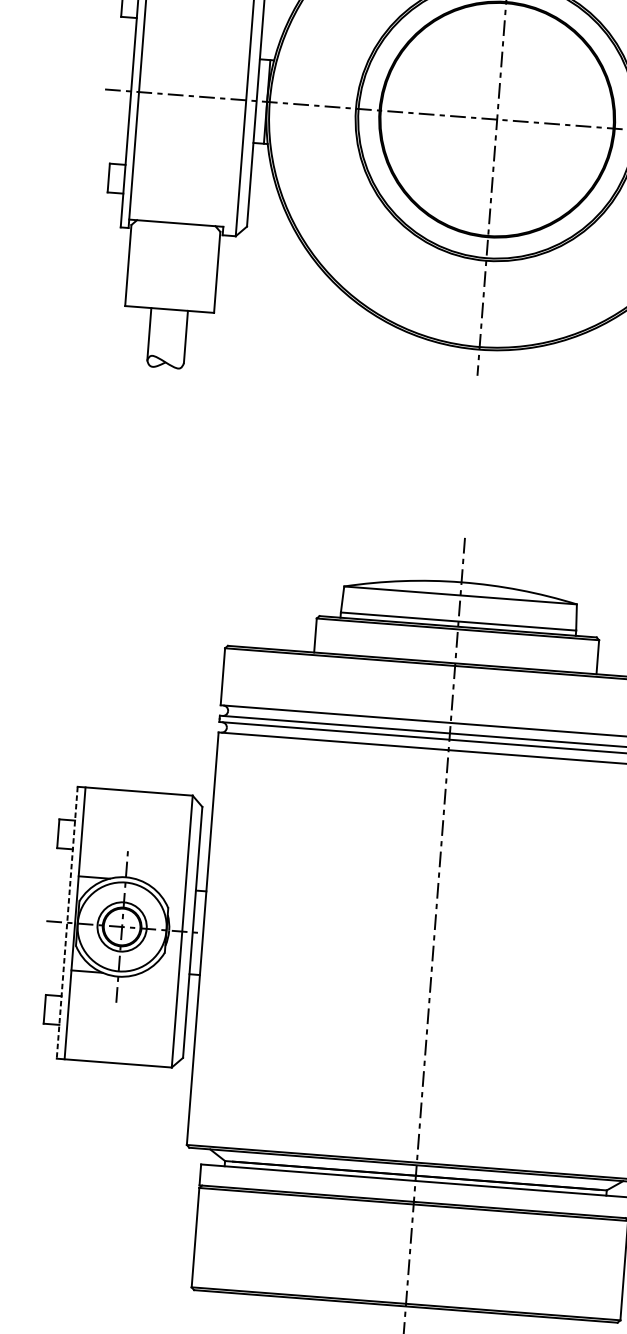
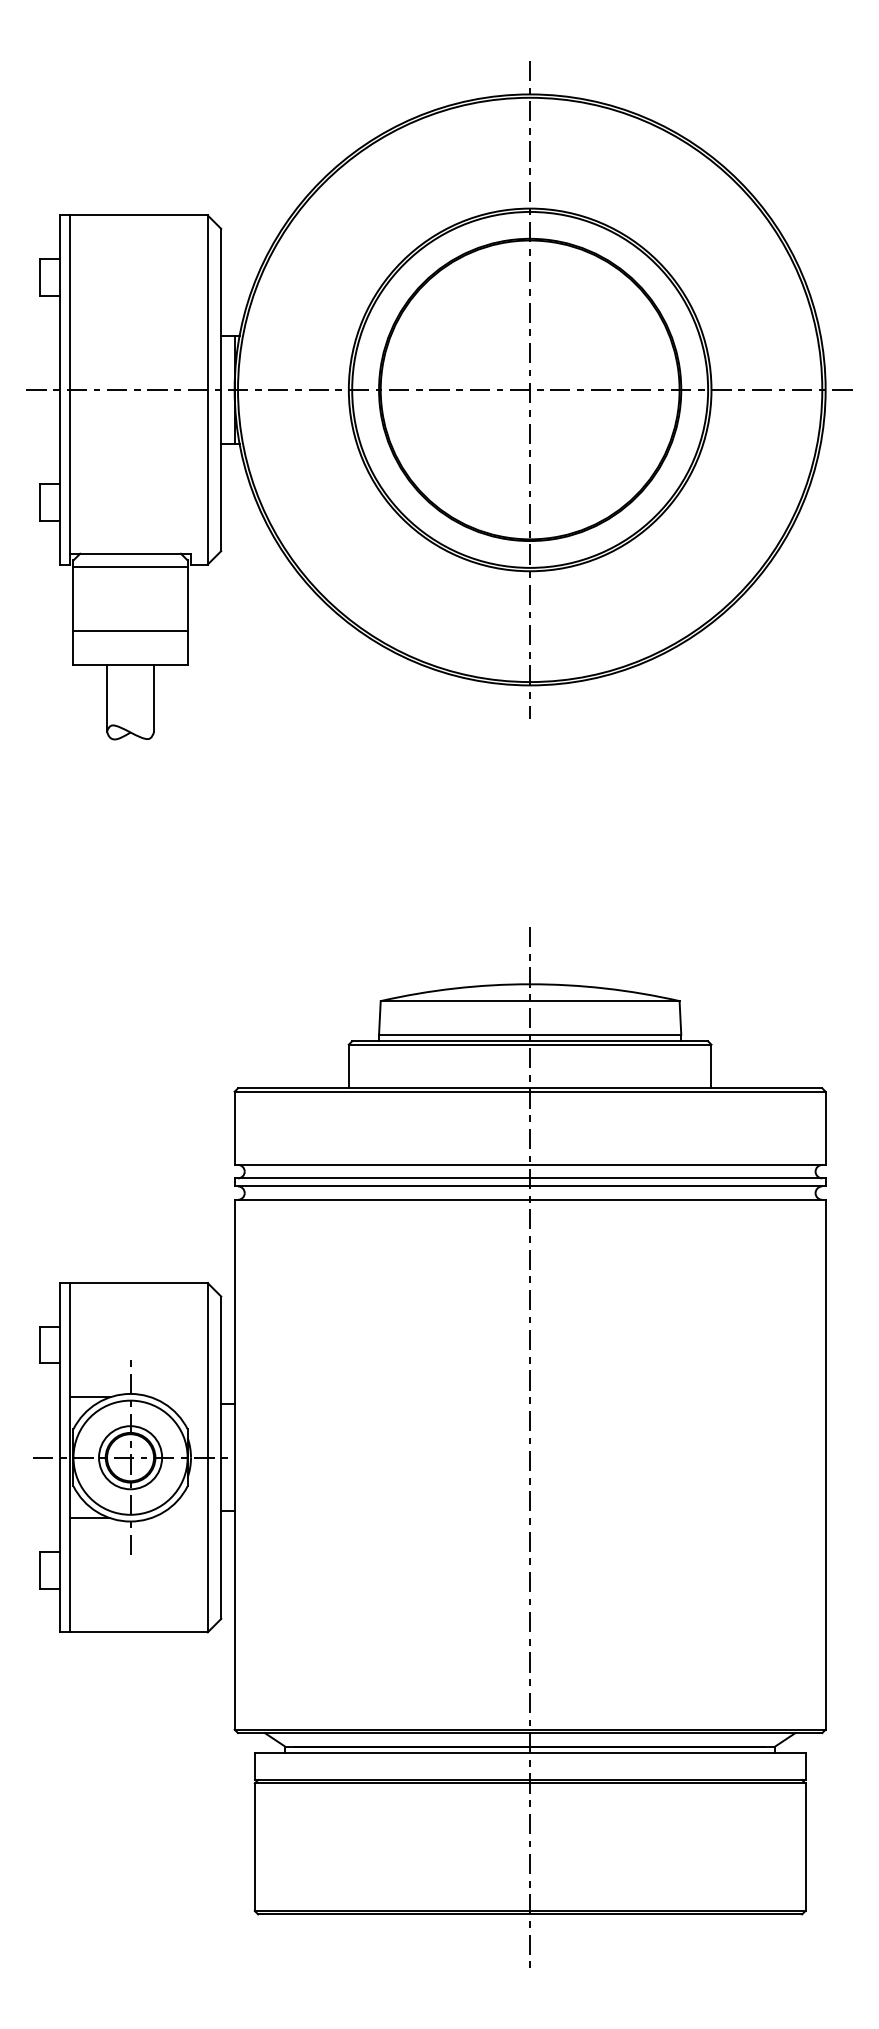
line: (175, 233) -> (130, 567), added
line: (171, 282) -> (130, 630), added
line: (67, 922) -> (60, 1457), dashed -> solid

